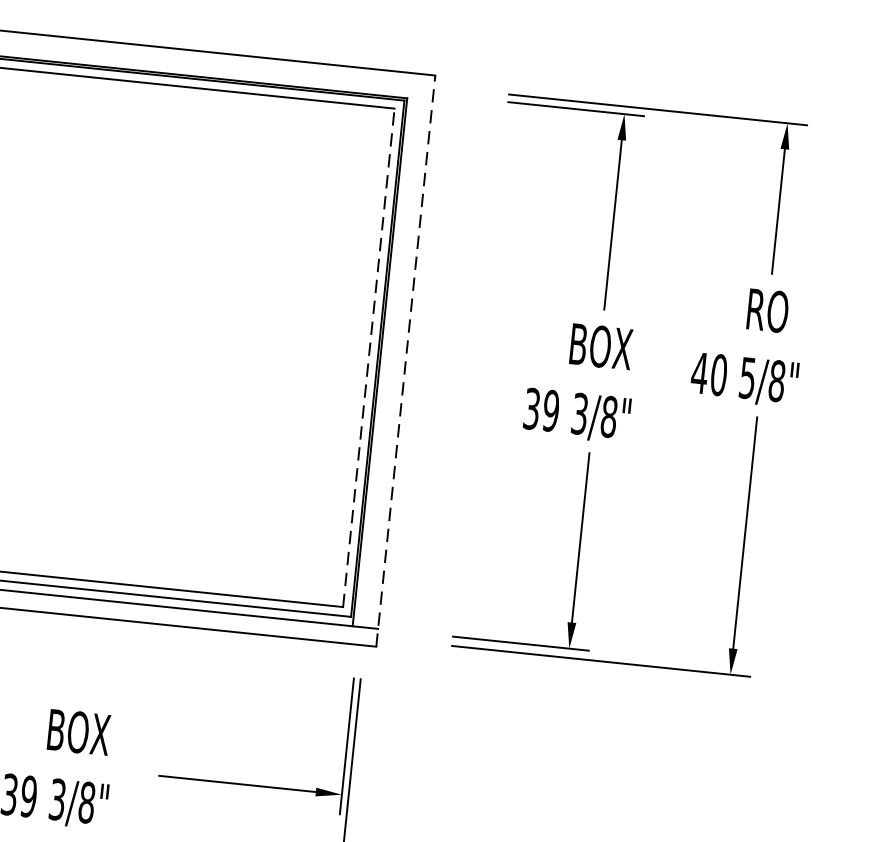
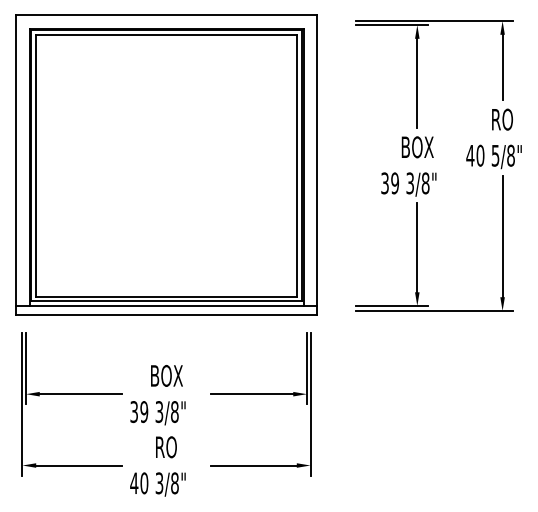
line: (368, 357) -> (297, 165), dashed -> solid
line: (405, 359) -> (316, 164), dashed -> solid

